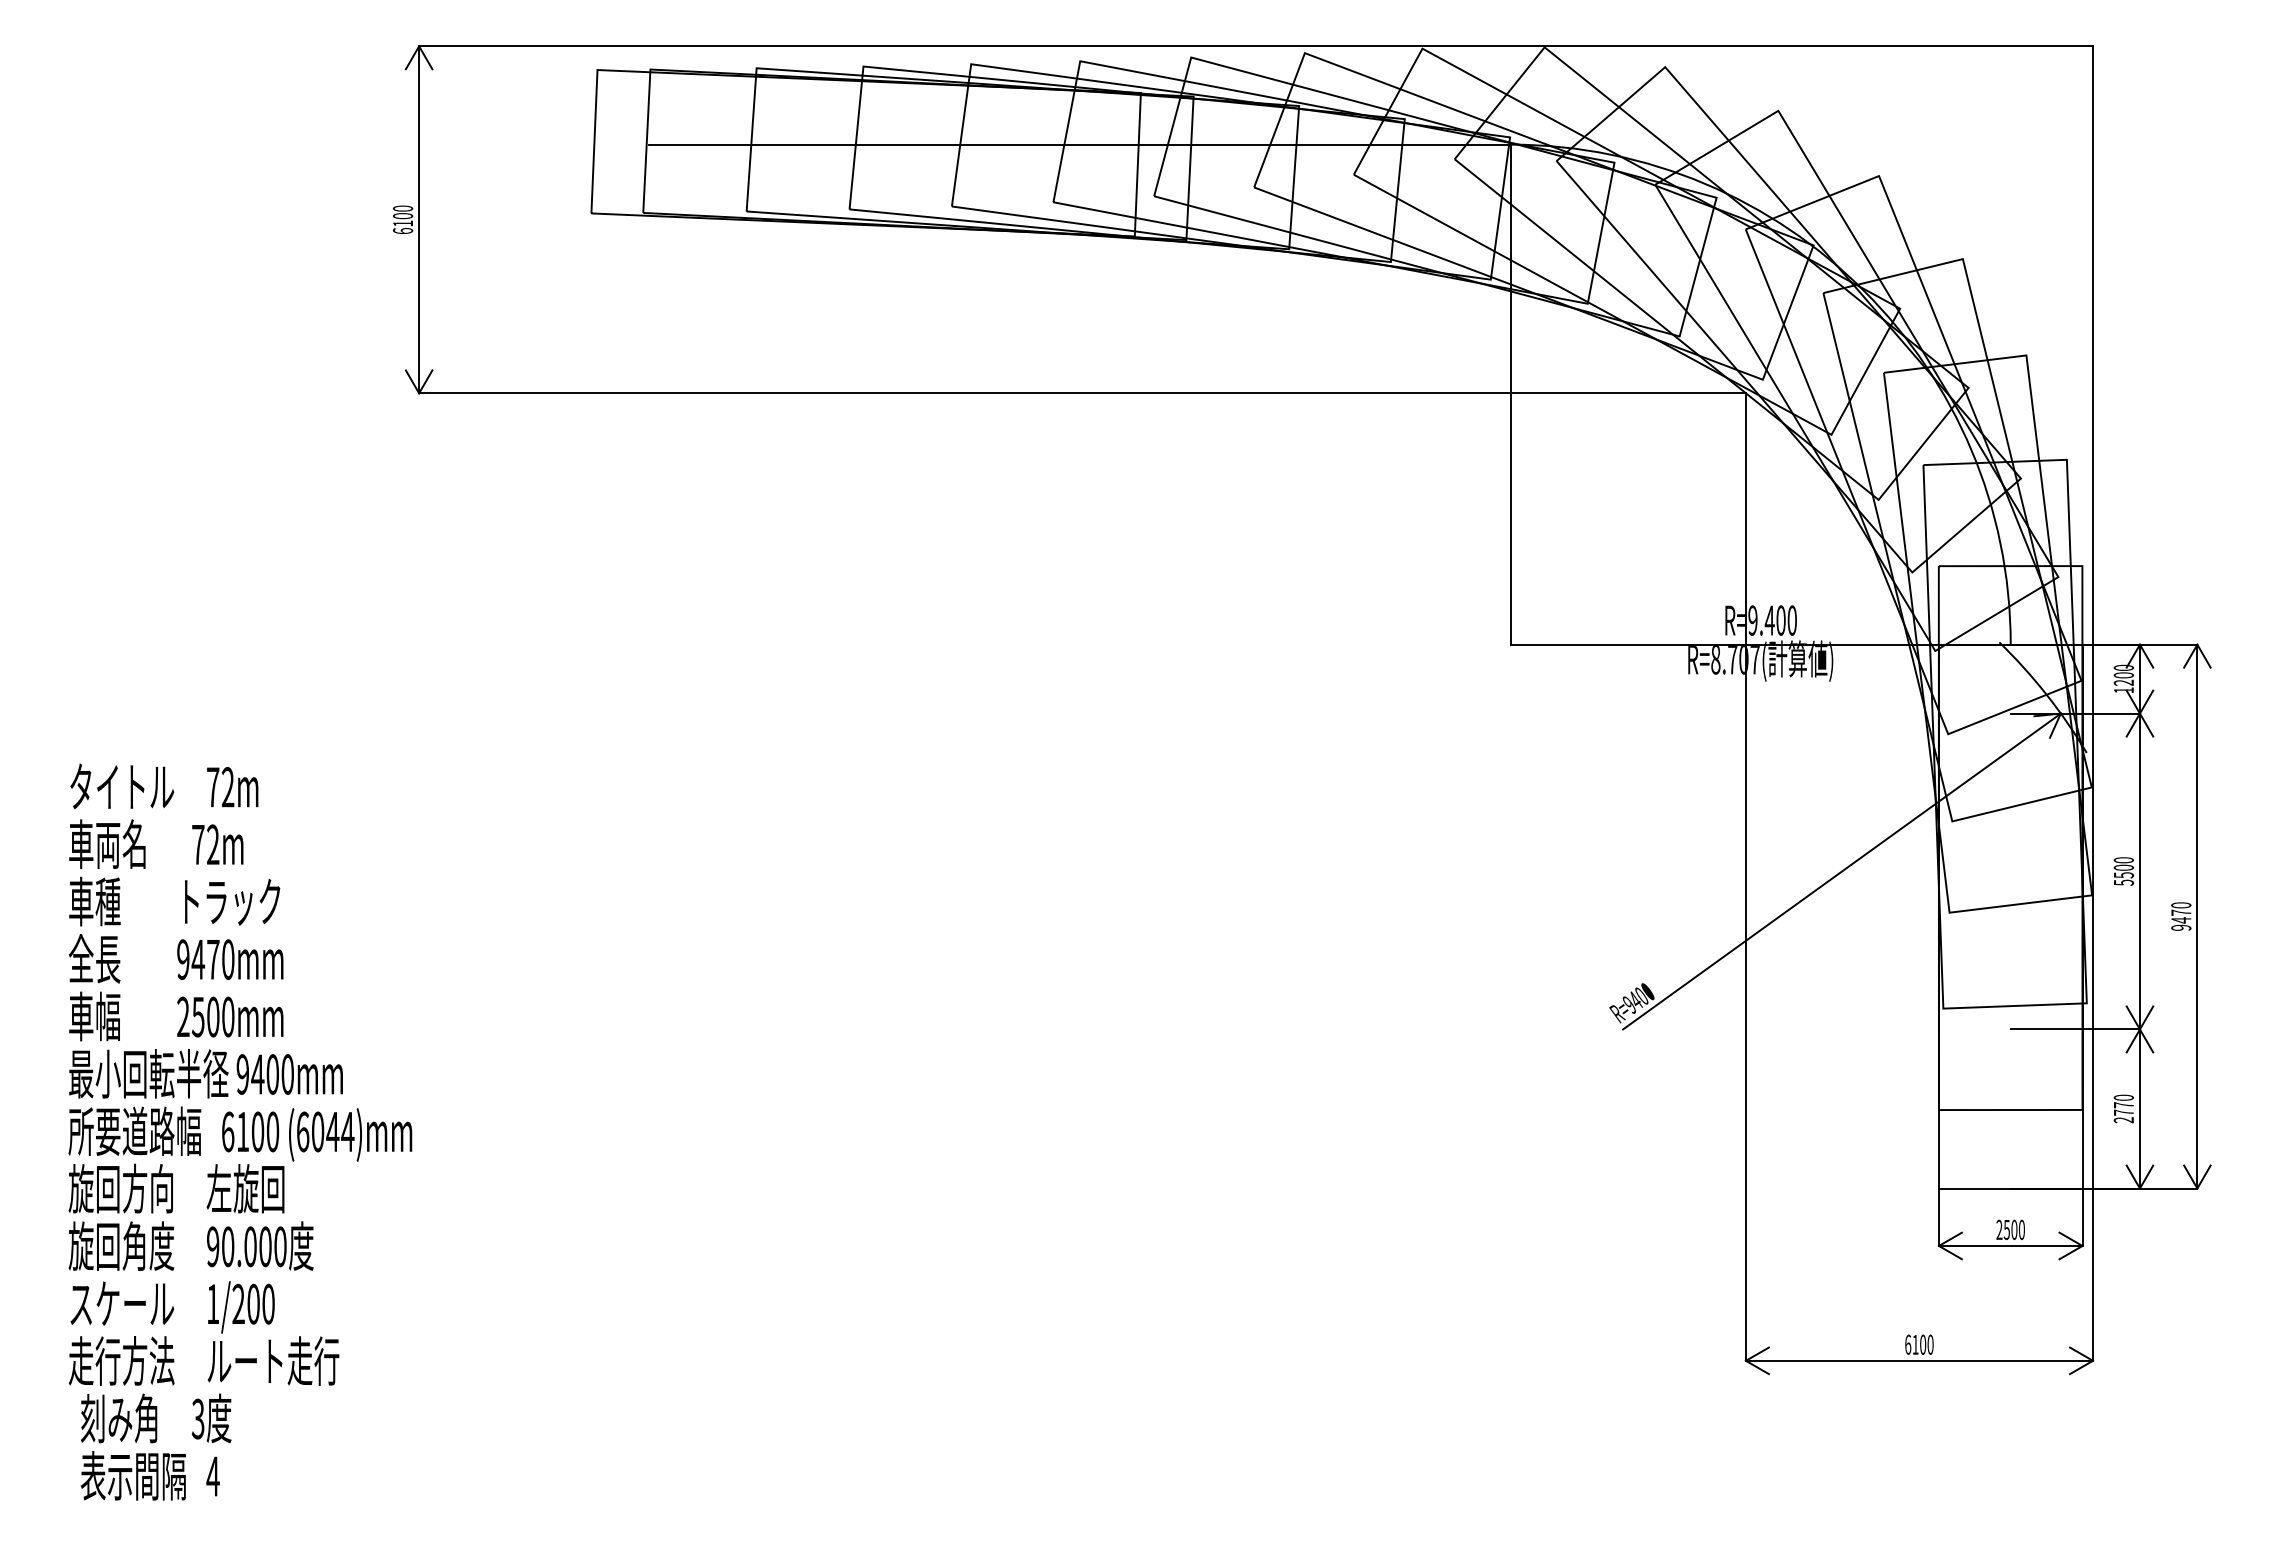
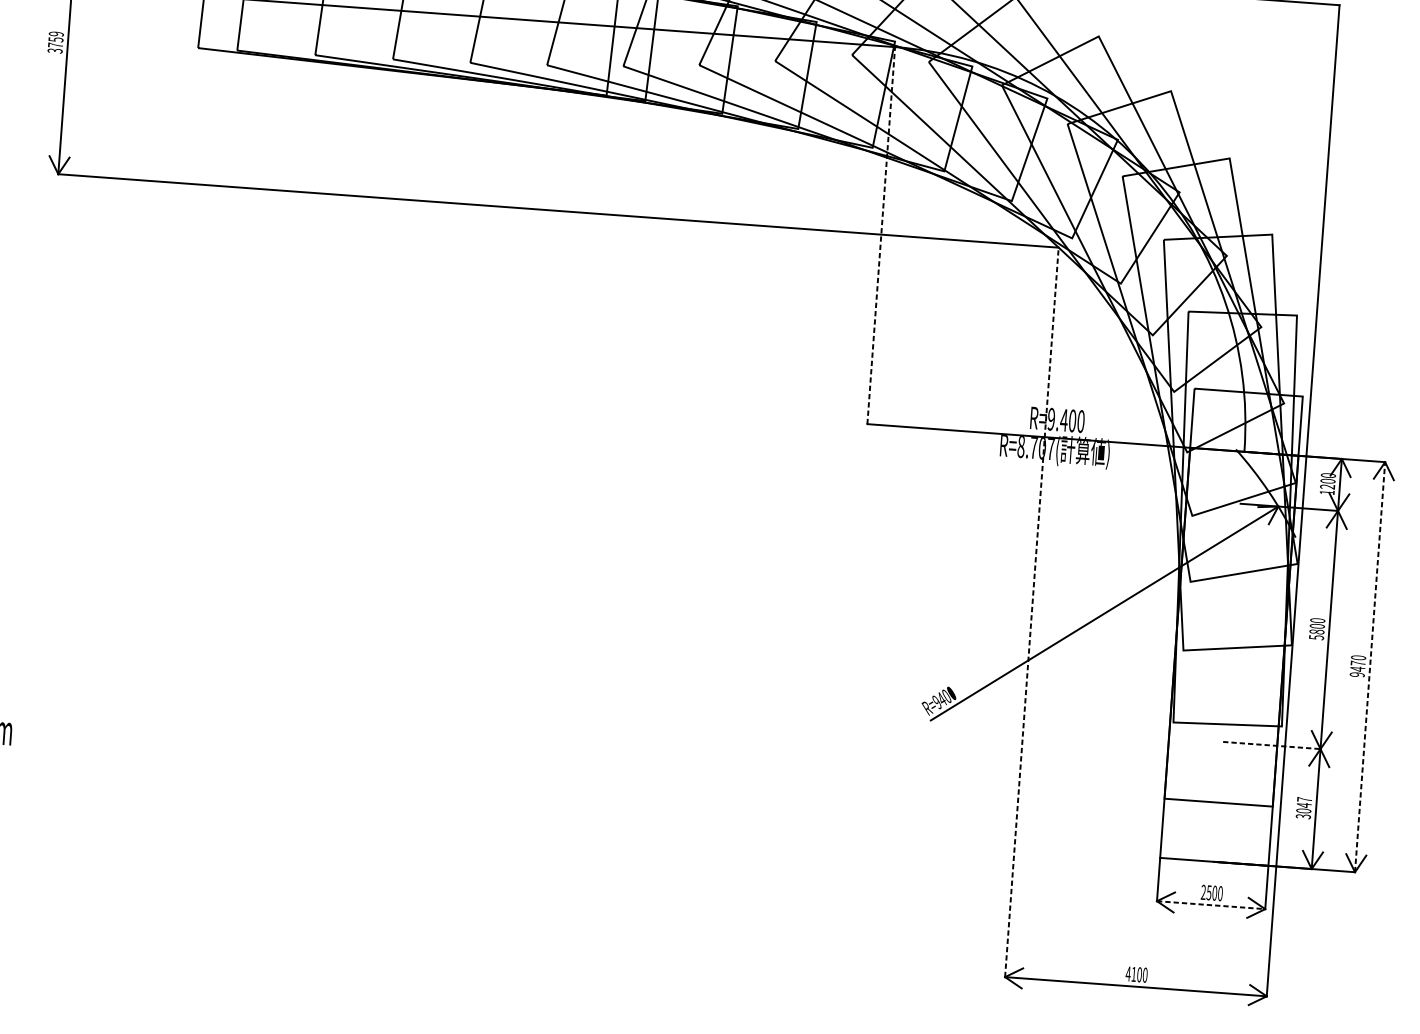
text: (402, 219) -> (55, 42), 6100 -> 3759
line: (1510, 394) -> (881, 235), solid -> dashed
text: (2123, 875) -> (1316, 632), 5500 -> 5800
line: (1745, 877) -> (1031, 612), solid -> dashed
line: (2197, 916) -> (1370, 667), solid -> dashed
line: (2075, 1029) -> (1271, 745), solid -> dashed
text: (2123, 1108) -> (1303, 807), 2770 -> 3047
line: (2010, 1245) -> (1210, 904), solid -> dashed
text: (1907, 1344) -> (1127, 973), 6100 -> 4100

